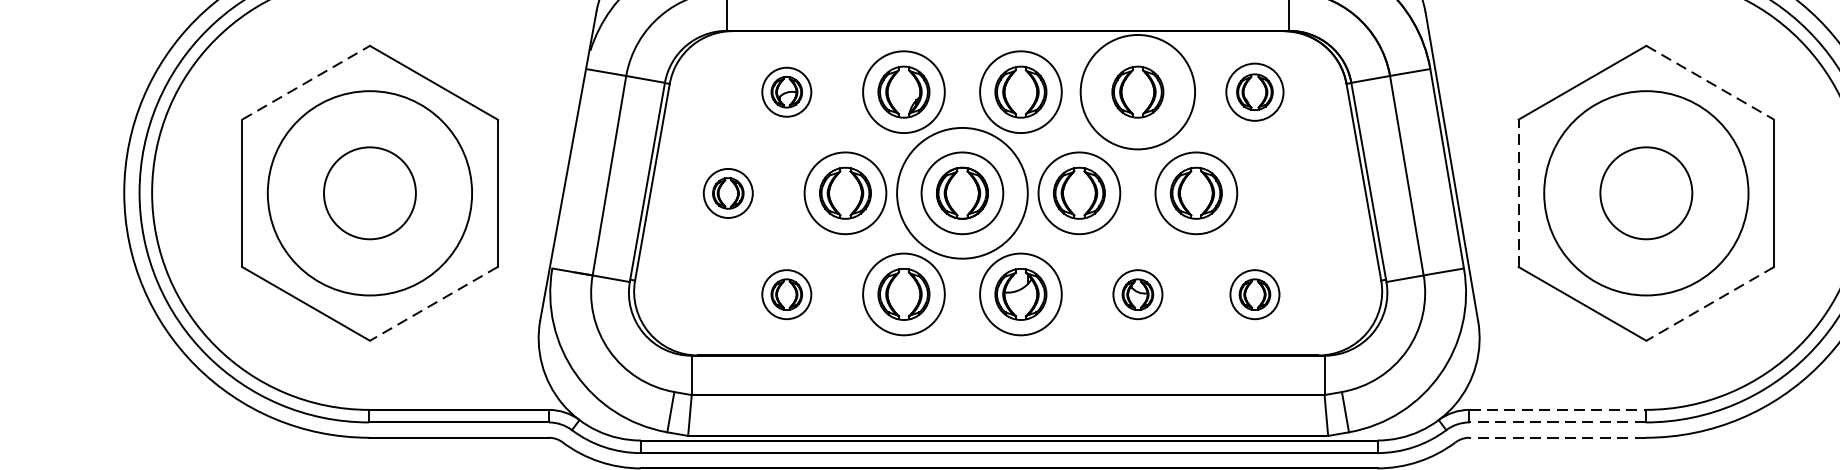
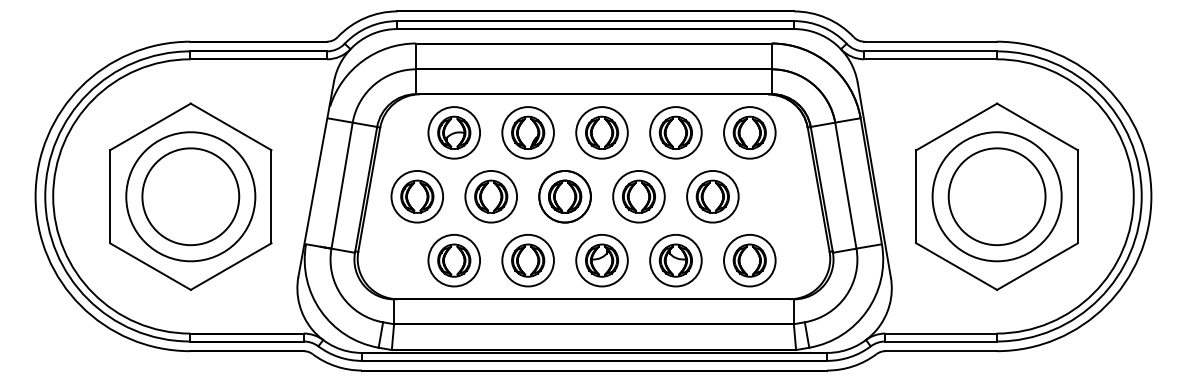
line: (306, 82) -> (150, 126), dashed -> solid
line: (1710, 82) -> (1037, 126), dashed -> solid
part: (785, 91) -> (453, 132), size x1.67
circle: (1137, 91) -> (675, 132), size x0.71
part: (1254, 91) -> (749, 132), size x1.43
circle: (369, 192) -> (190, 196), size x1.67
part: (727, 192) -> (416, 196), size x1.67
circle: (961, 192) -> (564, 196), size x0.62
line: (1518, 192) -> (916, 196), dashed -> solid
circle: (1645, 192) -> (996, 196), size x1.67
part: (785, 294) -> (453, 260), size x1.67
part: (1137, 294) -> (675, 260), size x1.67
part: (1254, 294) -> (749, 260), size x1.67
line: (434, 303) -> (231, 266), dashed -> solid
line: (1710, 303) -> (1037, 266), dashed -> solid
line: (1558, 409) -> (941, 333), dashed -> solid
line: (1558, 422) -> (941, 341), dashed -> solid
line: (1558, 438) -> (941, 351), dashed -> solid

